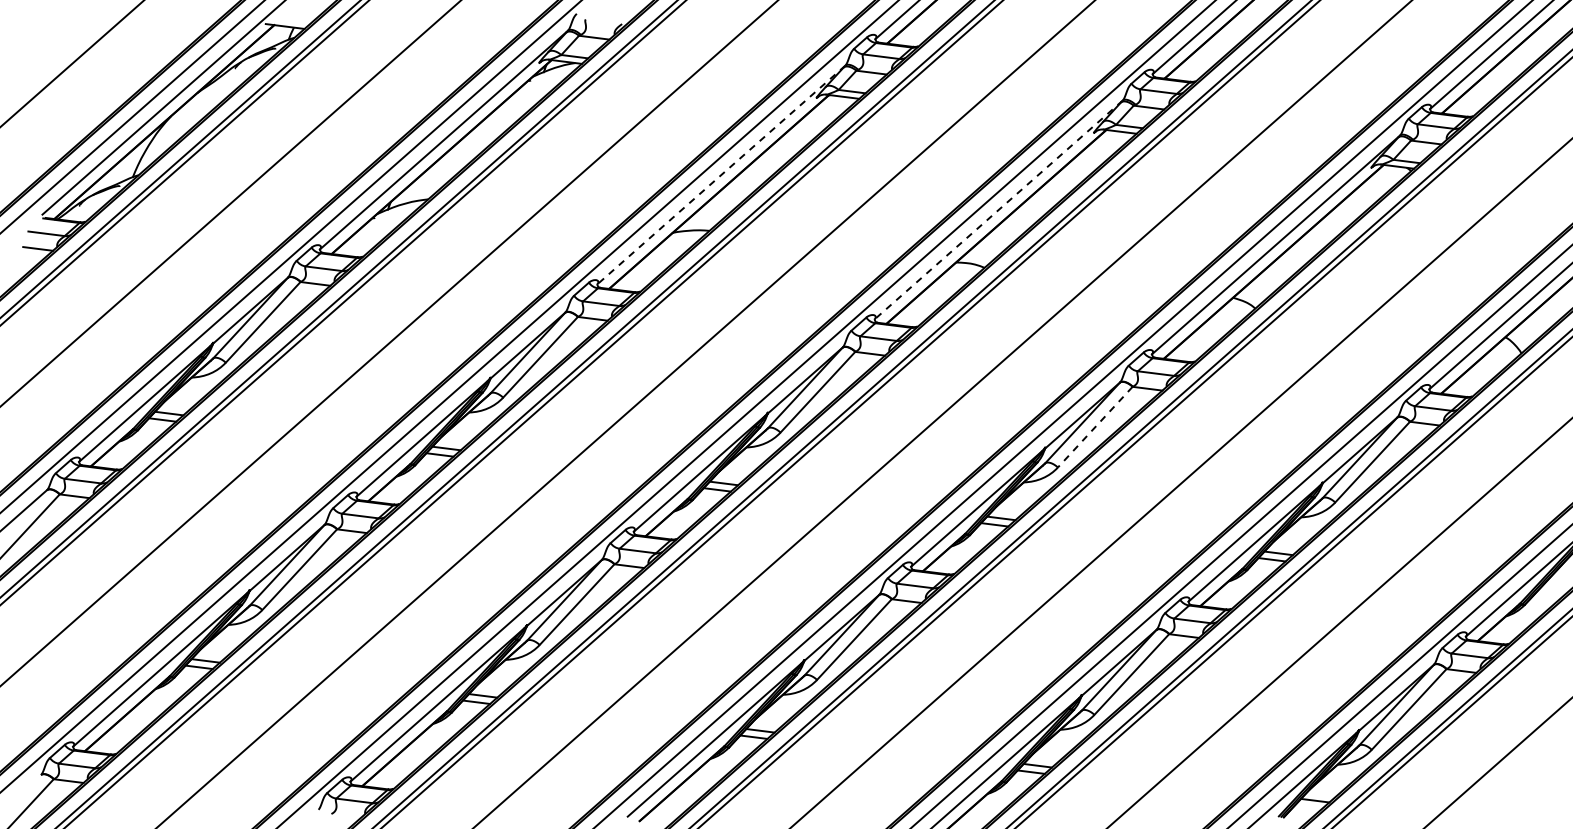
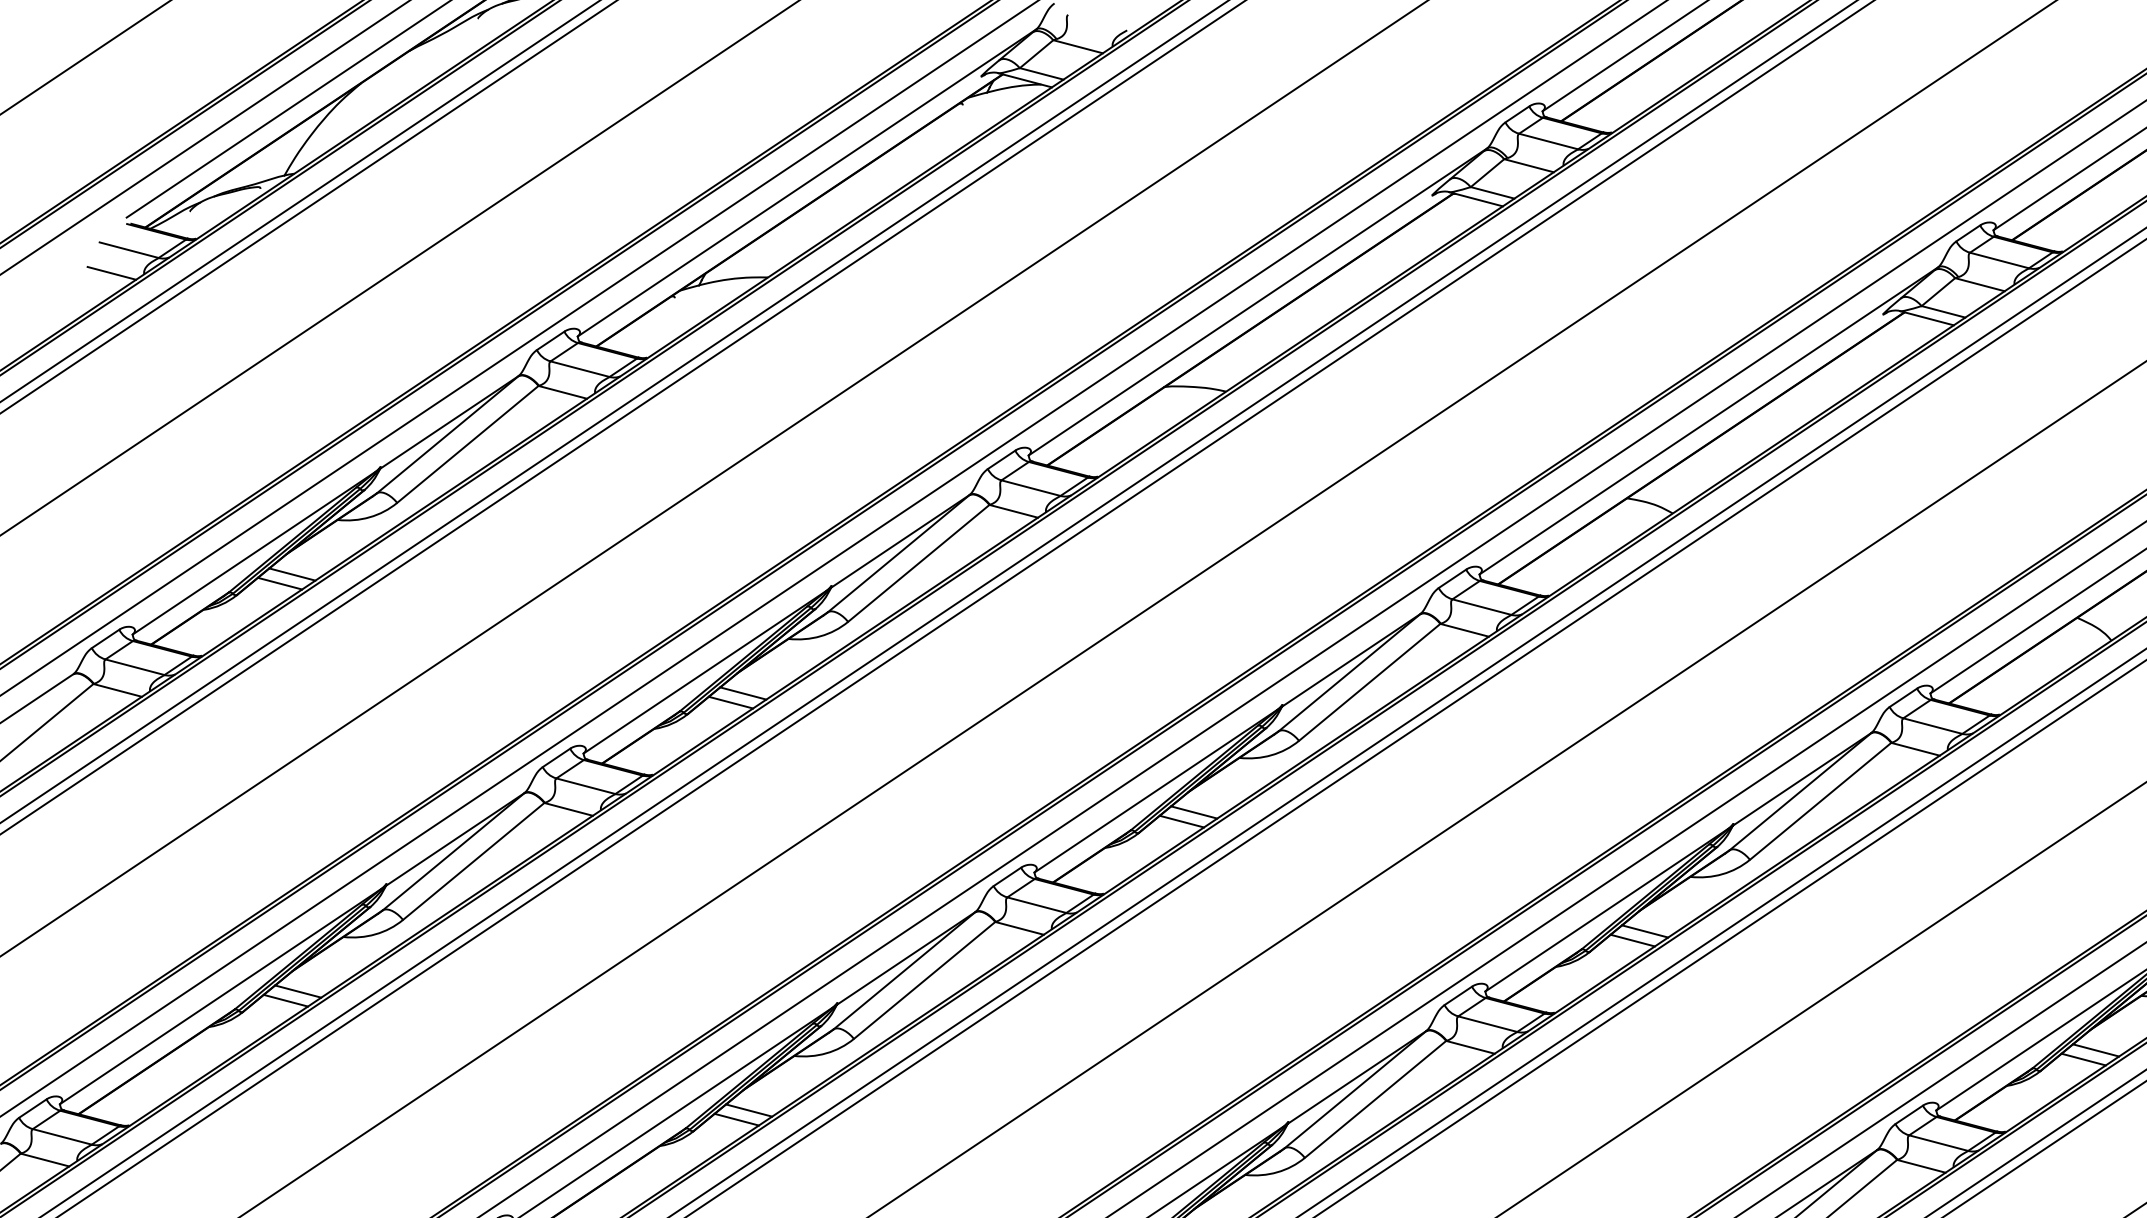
line: (720, 175) -> (1256, 302), dashed -> solid
line: (998, 210) -> (1708, 421), dashed -> solid
line: (1095, 427) -> (1820, 801), dashed -> solid

